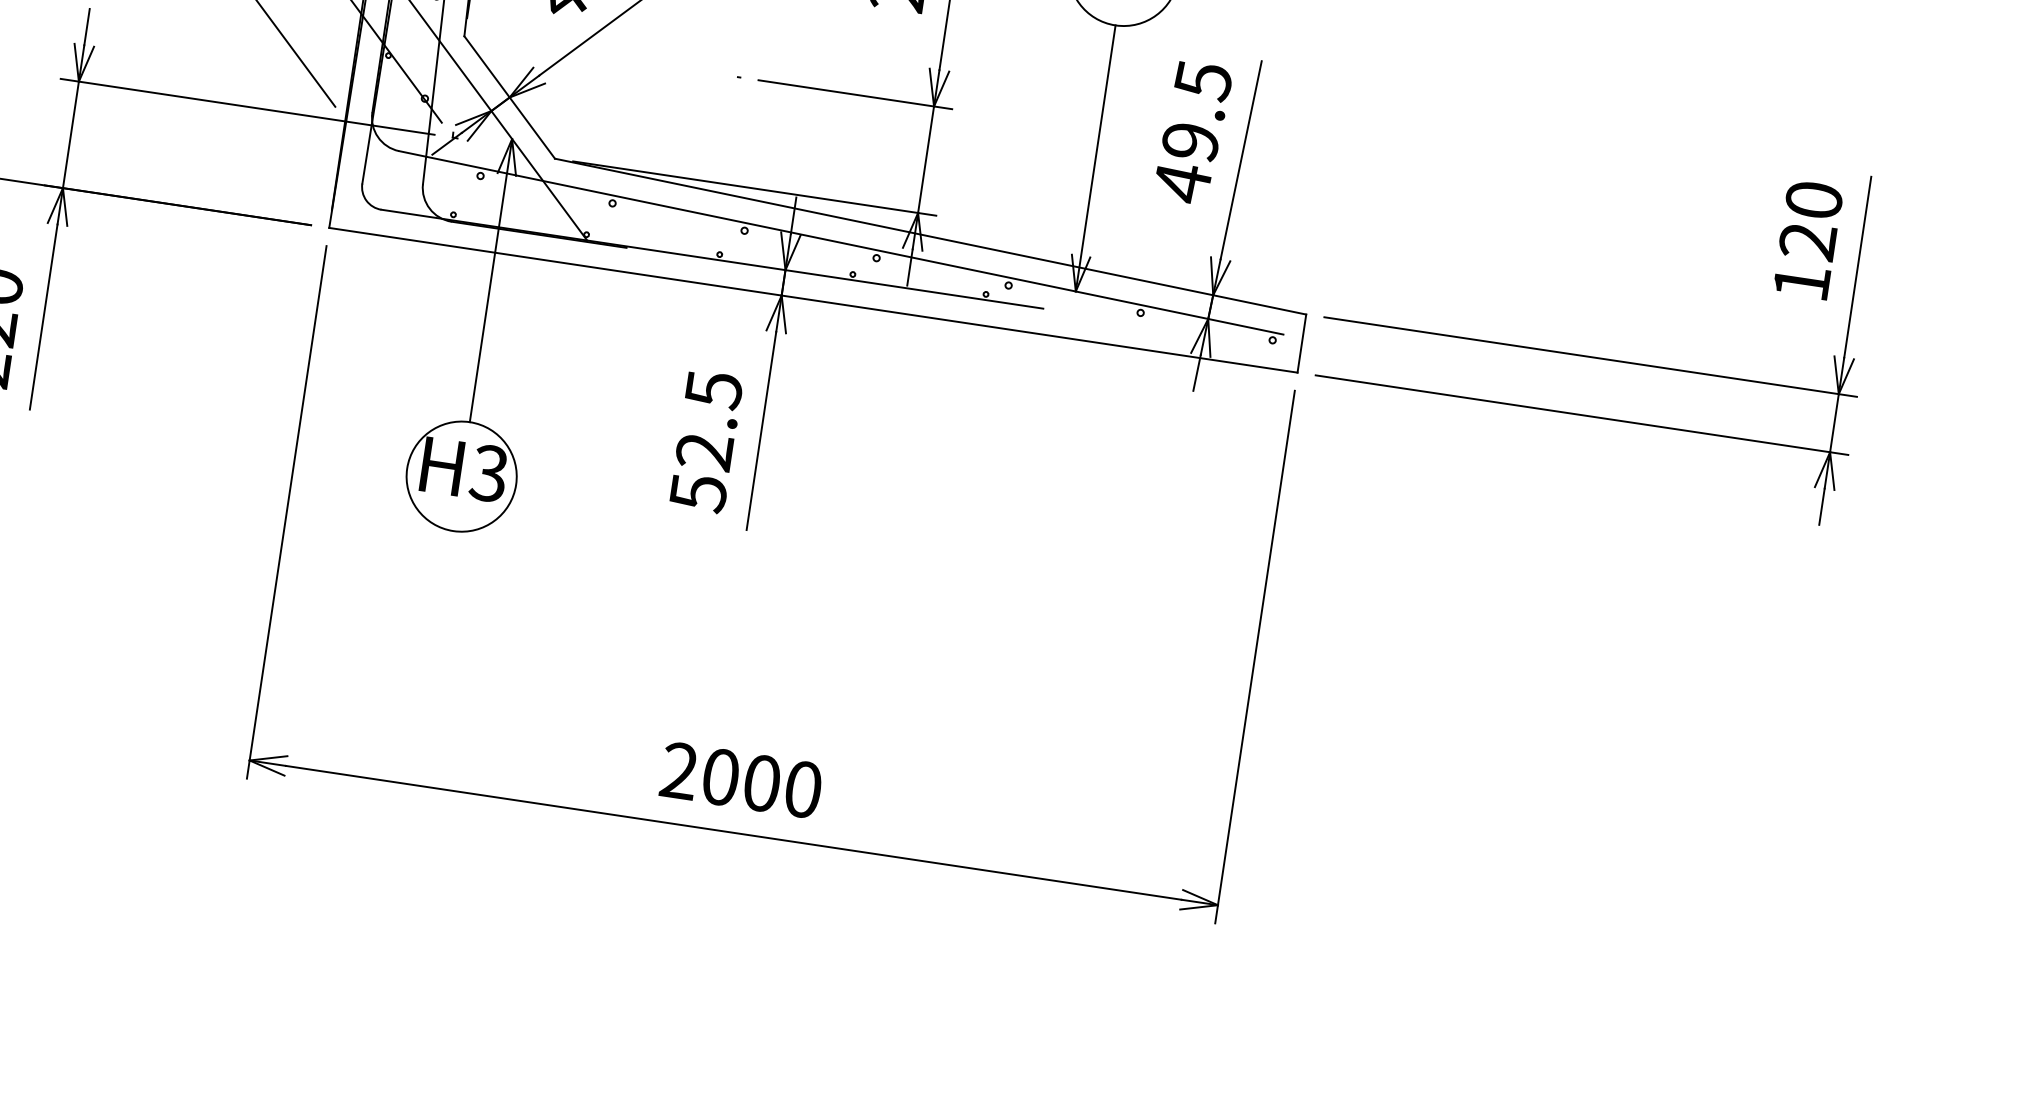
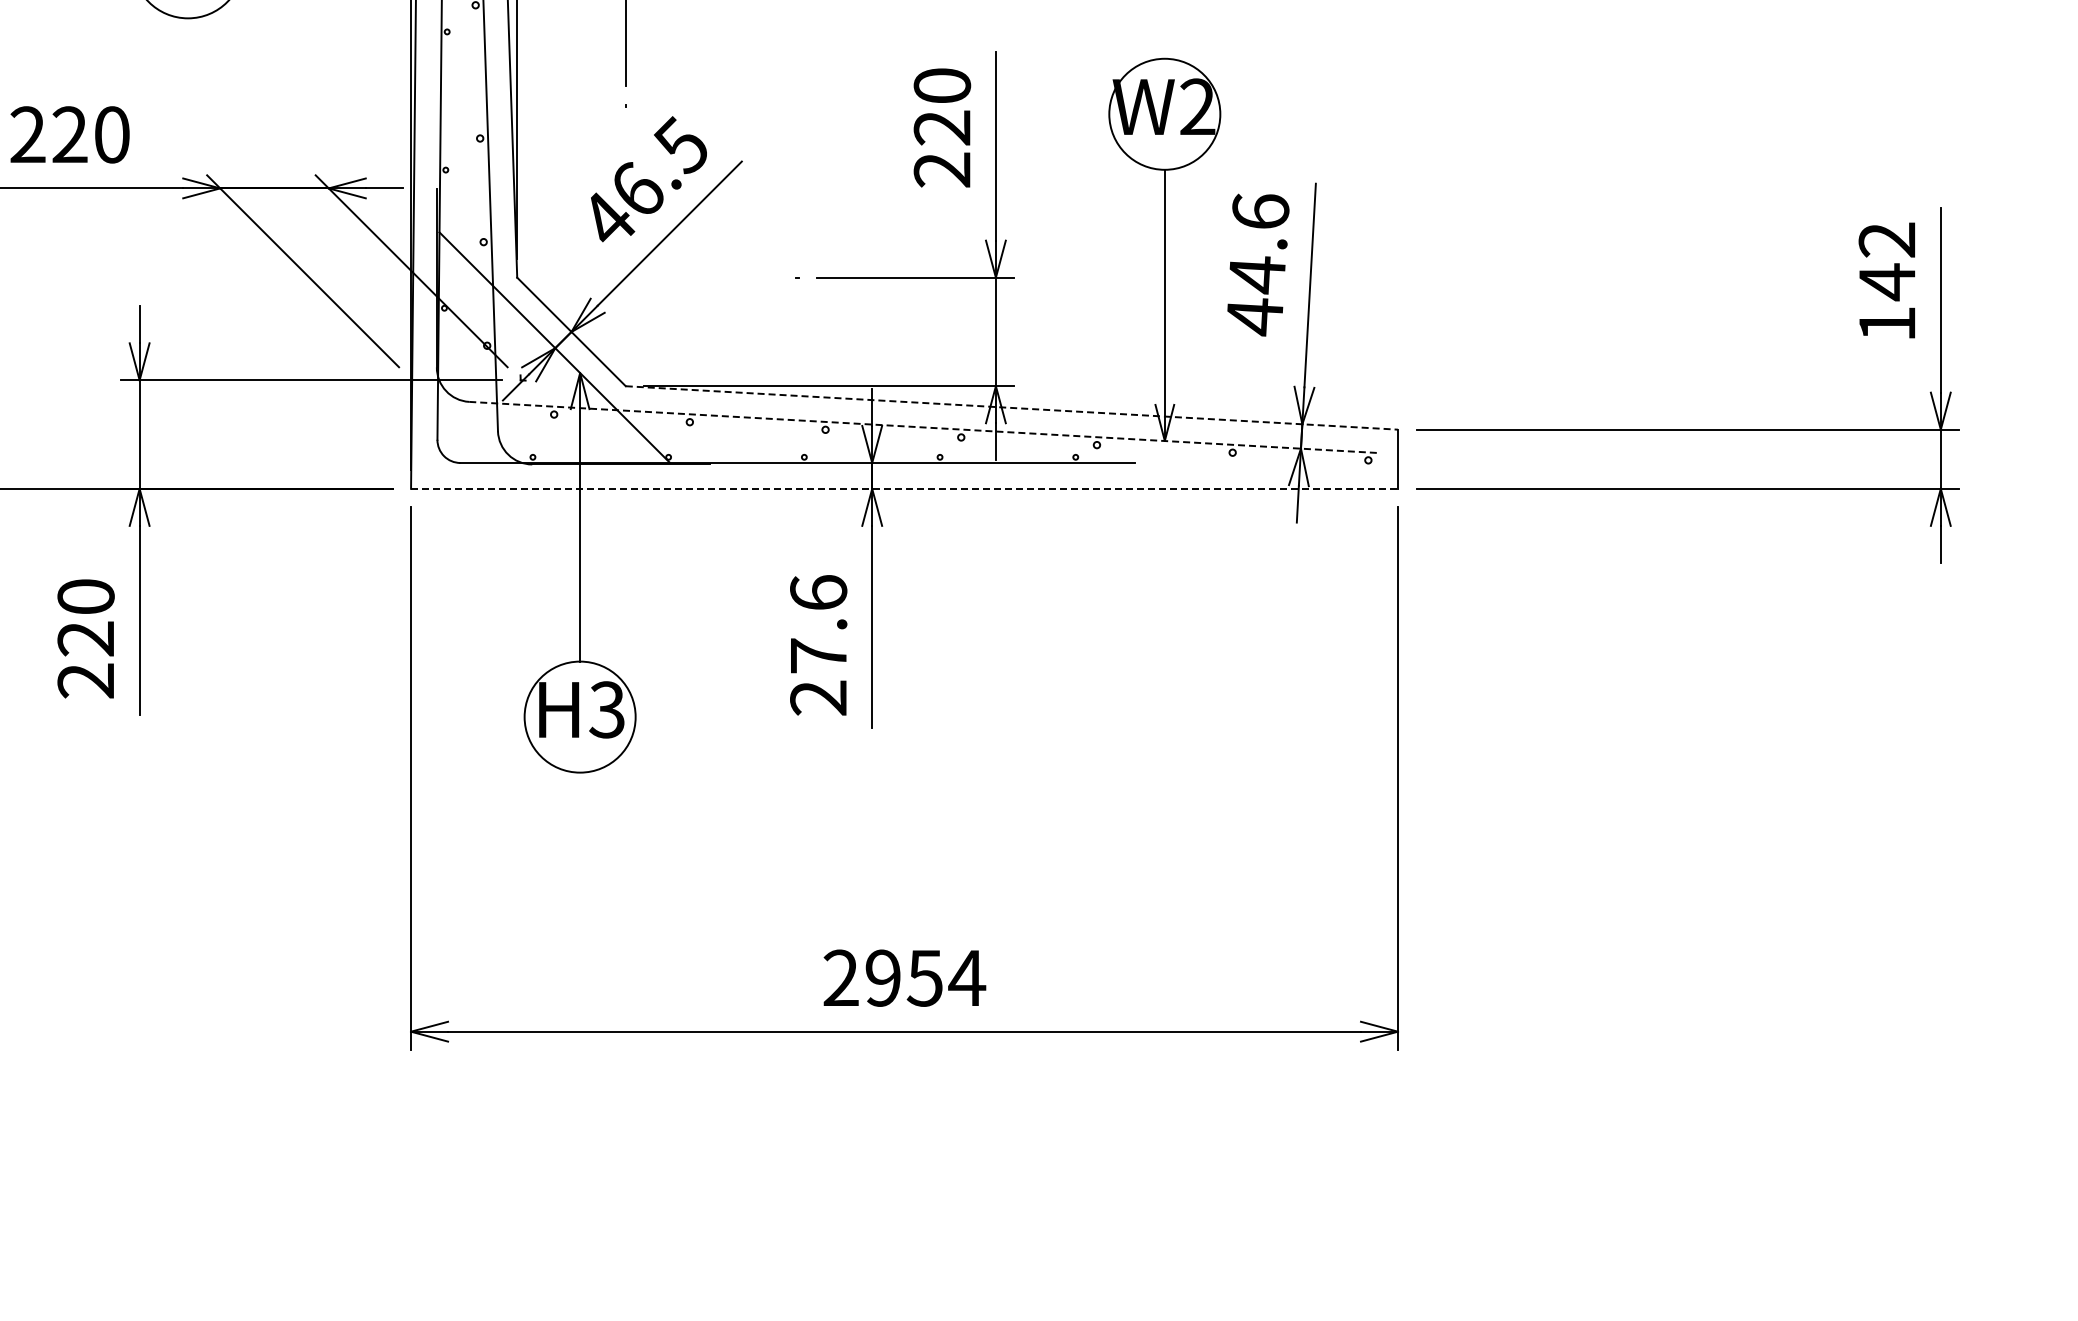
text: (1196, 111) -> (1258, 243), 49.5 -> 44.6
text: (1810, 221) -> (1886, 261), 120 -> 142
line: (930, 236) -> (1011, 407), solid -> dashed
line: (842, 242) -> (924, 427), solid -> dashed
line: (814, 300) -> (905, 488), solid -> dashed
text: (706, 441) -> (818, 645), 52.5 -> 27.6
text: (762, 782) -> (925, 977), 2000 -> 2954

